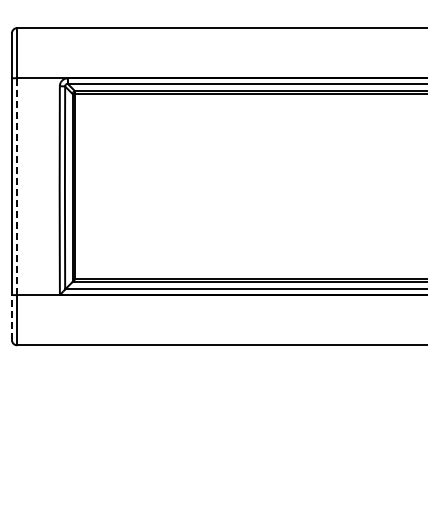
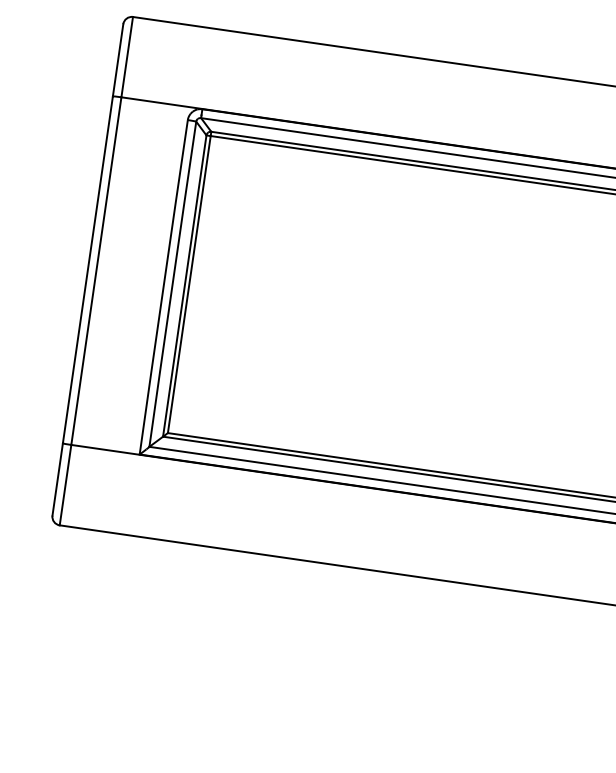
line: (17, 186) -> (96, 270), dashed -> solid
line: (11, 317) -> (56, 479), dashed -> solid

